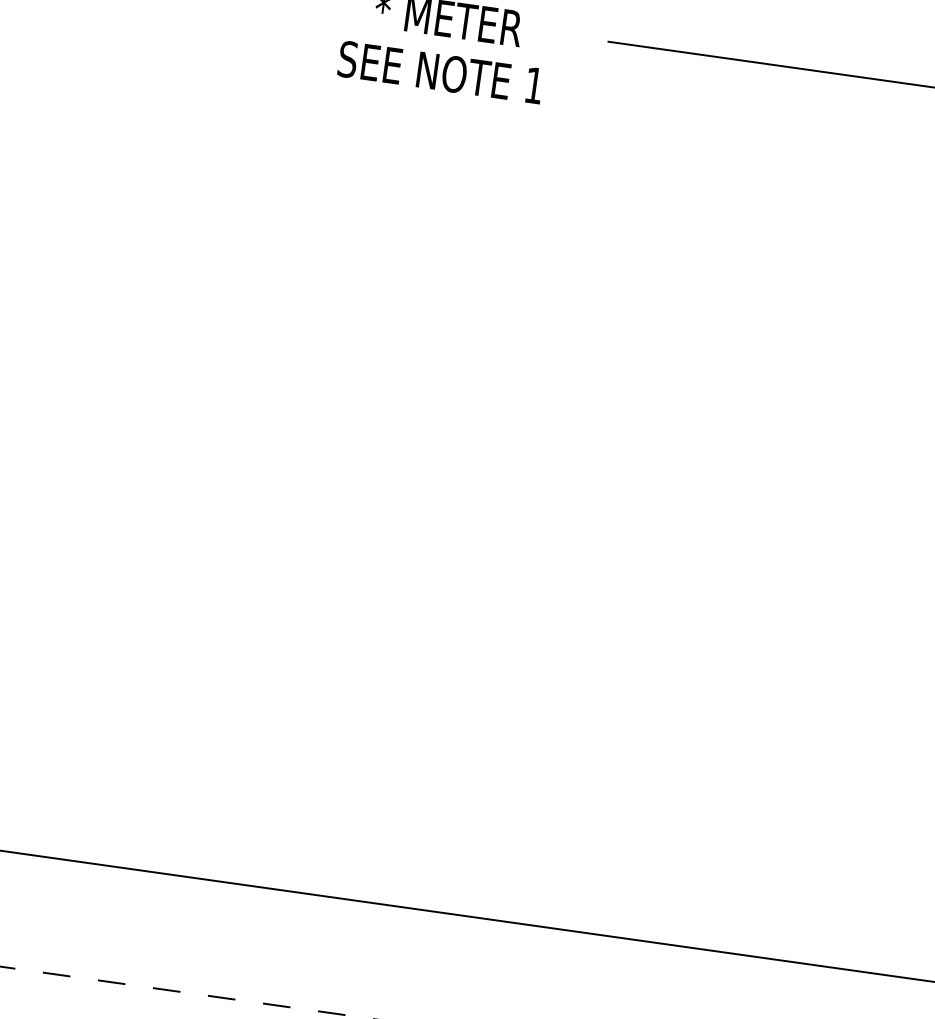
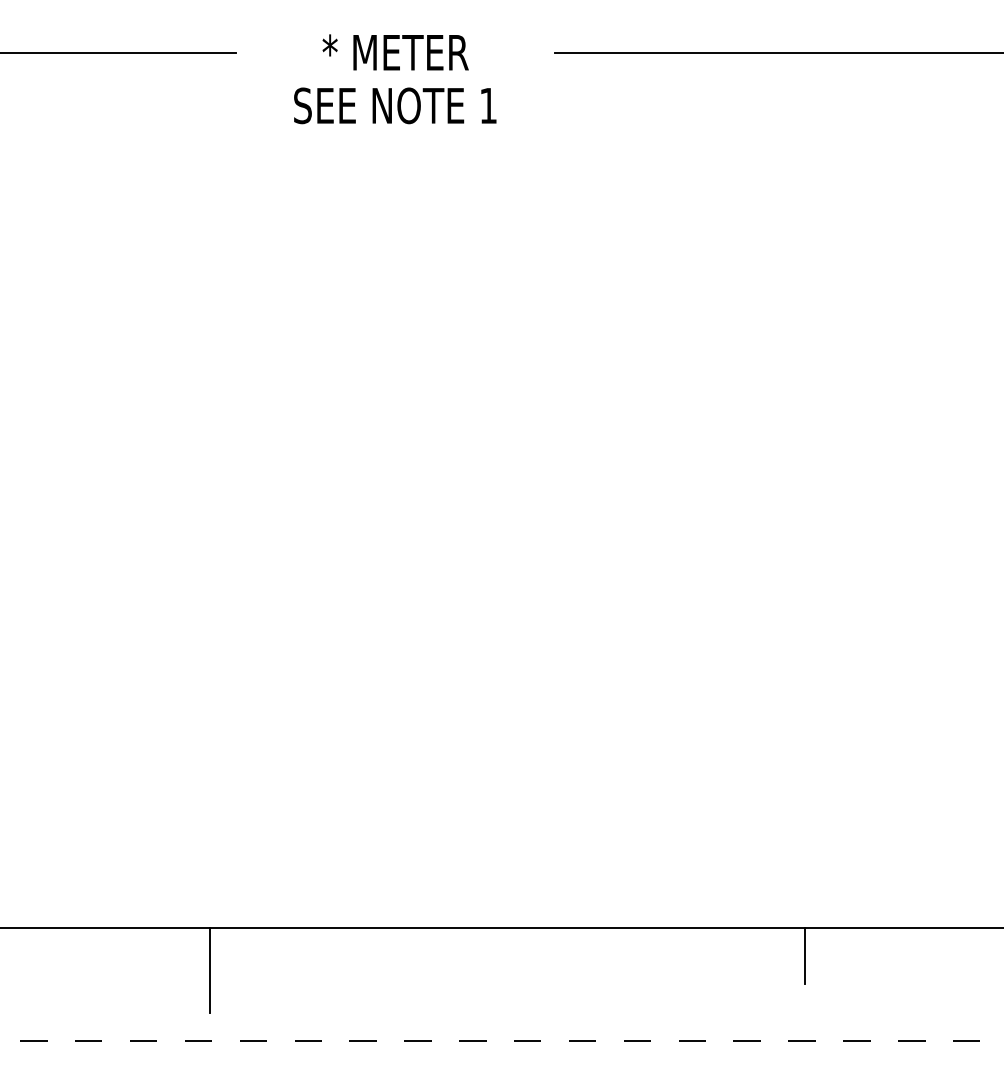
line: (132, 912) -> (209, 969), added
line: (731, 982) -> (804, 955), added

